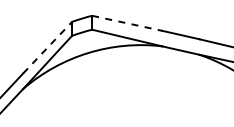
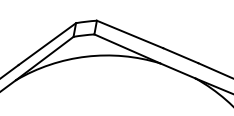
line: (127, 23) -> (130, 34), dashed -> solid
line: (47, 47) -> (47, 43), dashed -> solid

